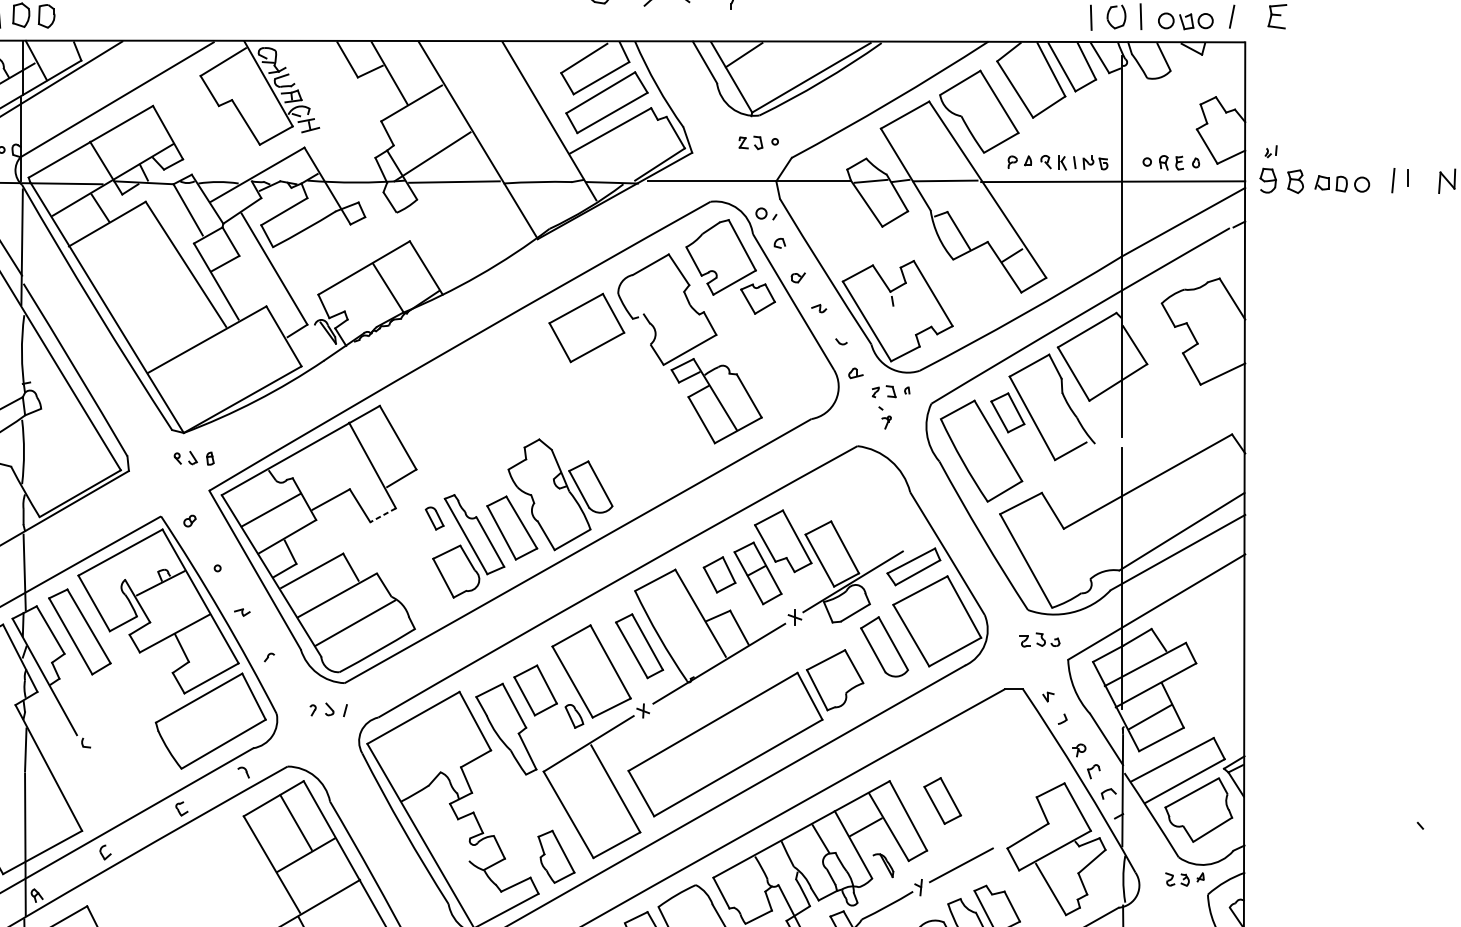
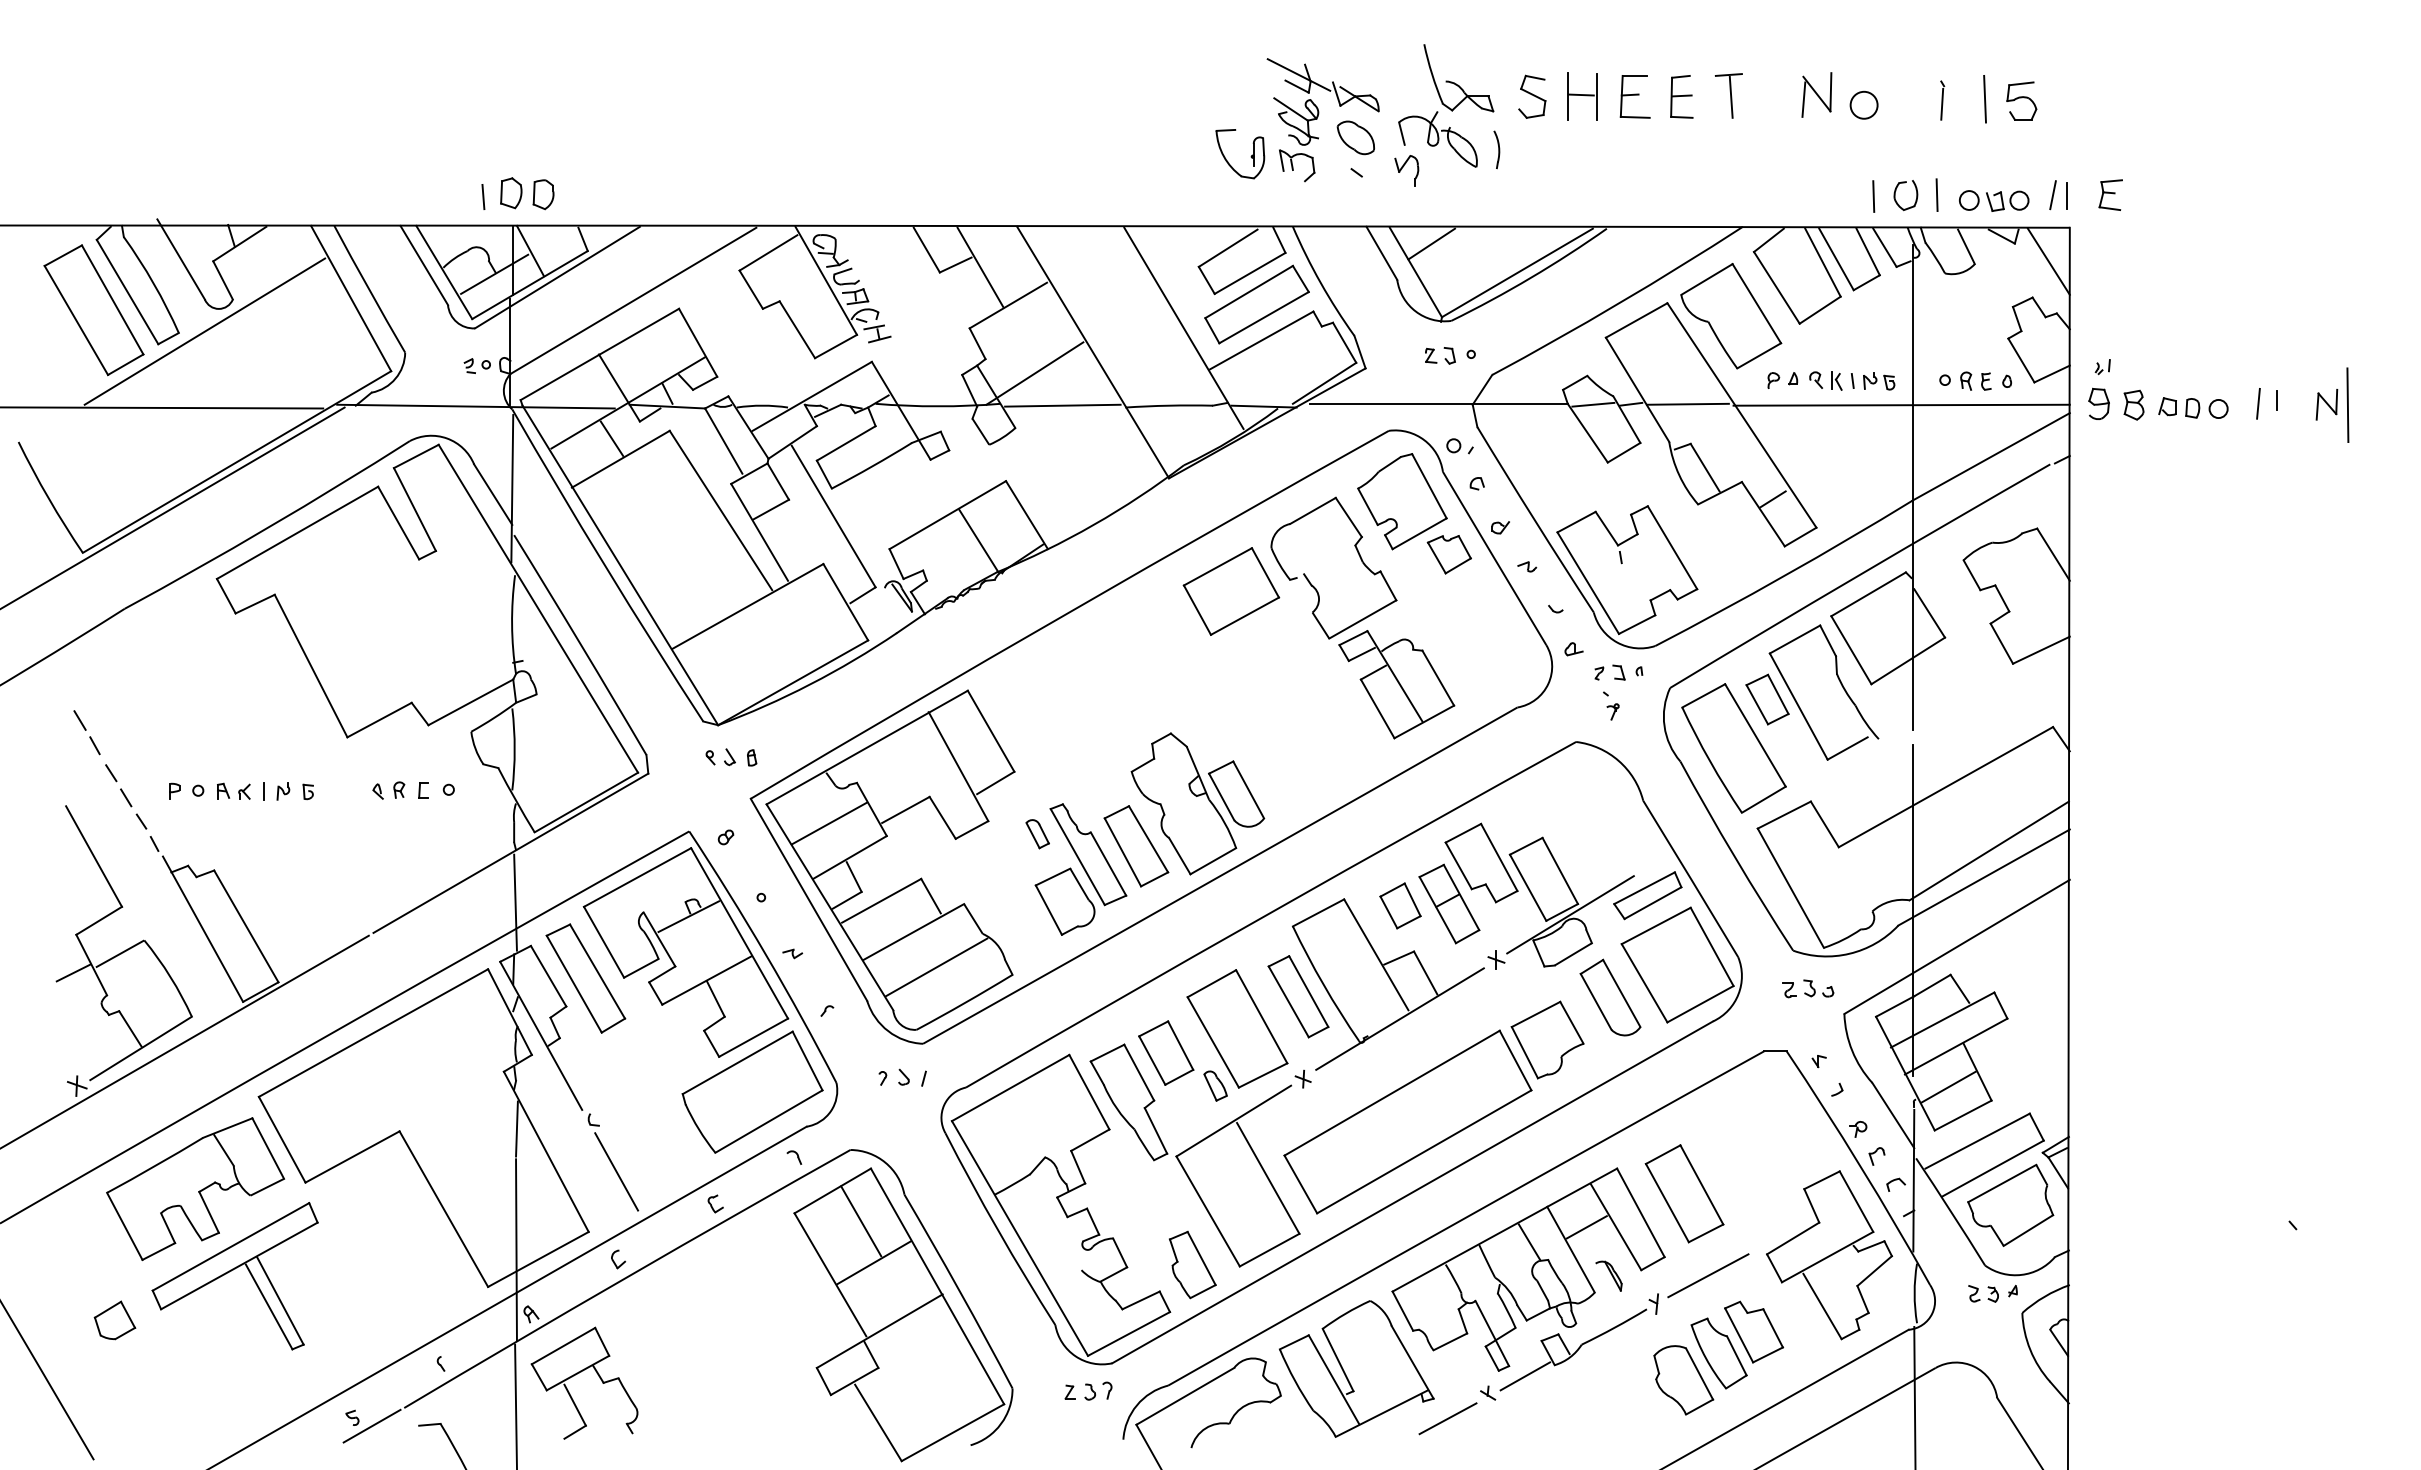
line: (1243, 17) -> (2067, 196), added
line: (1228, 68) -> (2048, 261), added
line: (383, 515) -> (972, 830), dashed -> solid
line: (103, 783) -> (616, 1171), added
part: (942, 800) -> (1684, 1193), size x1.67

